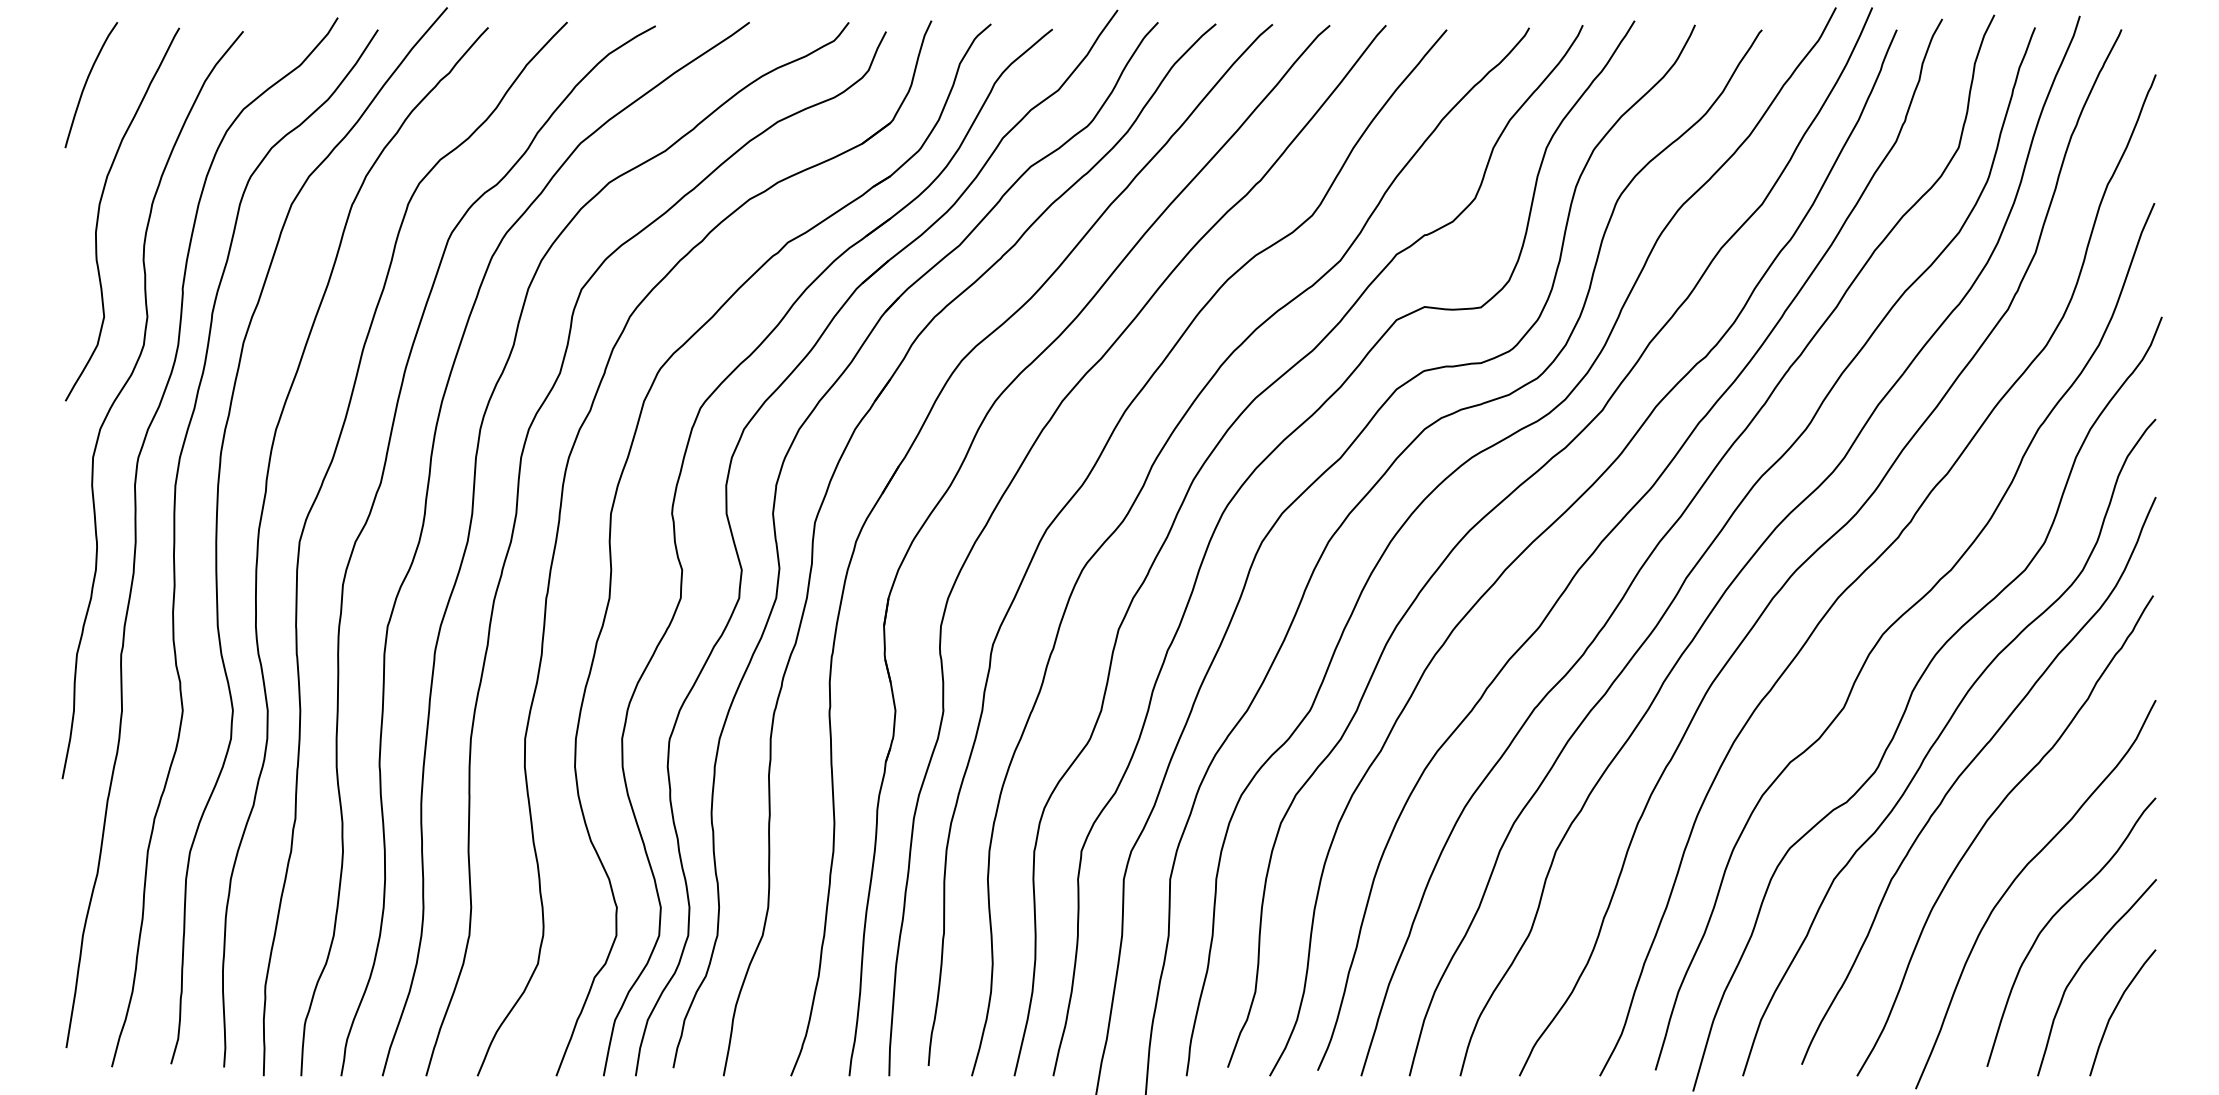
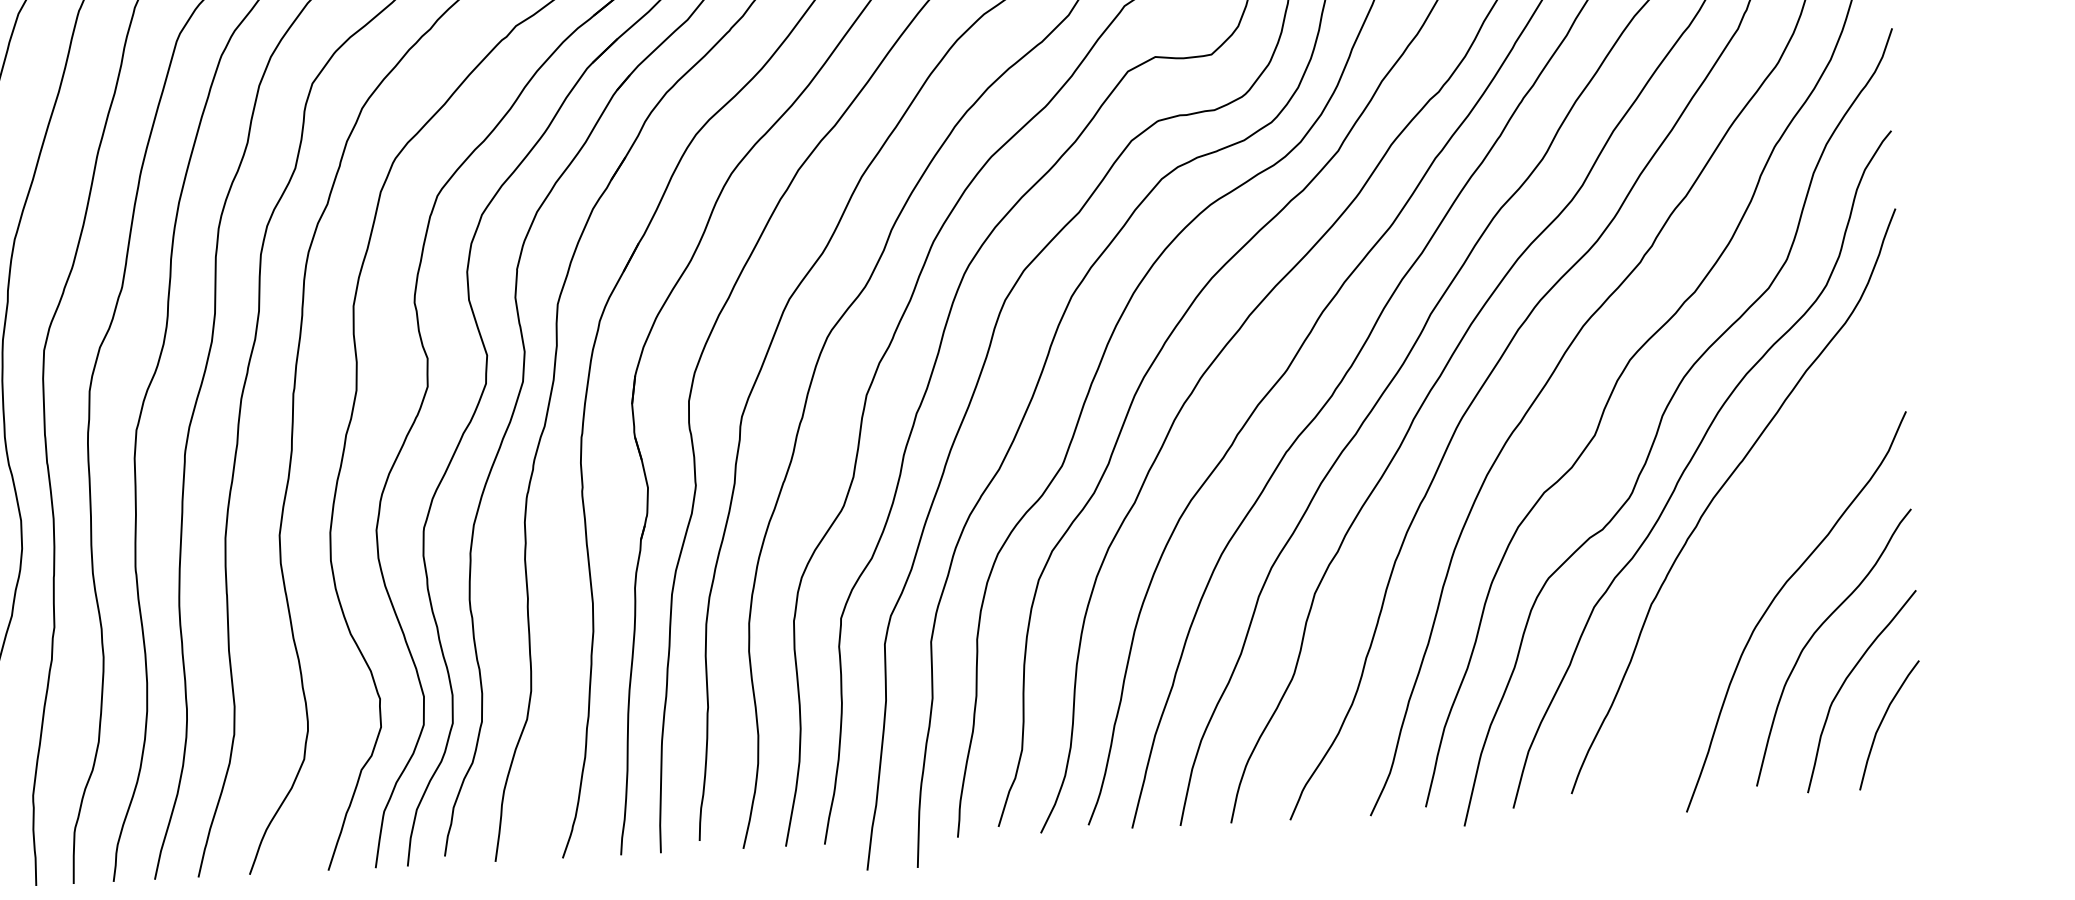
curve: (1986, 823) -> (1743, 543), removed

